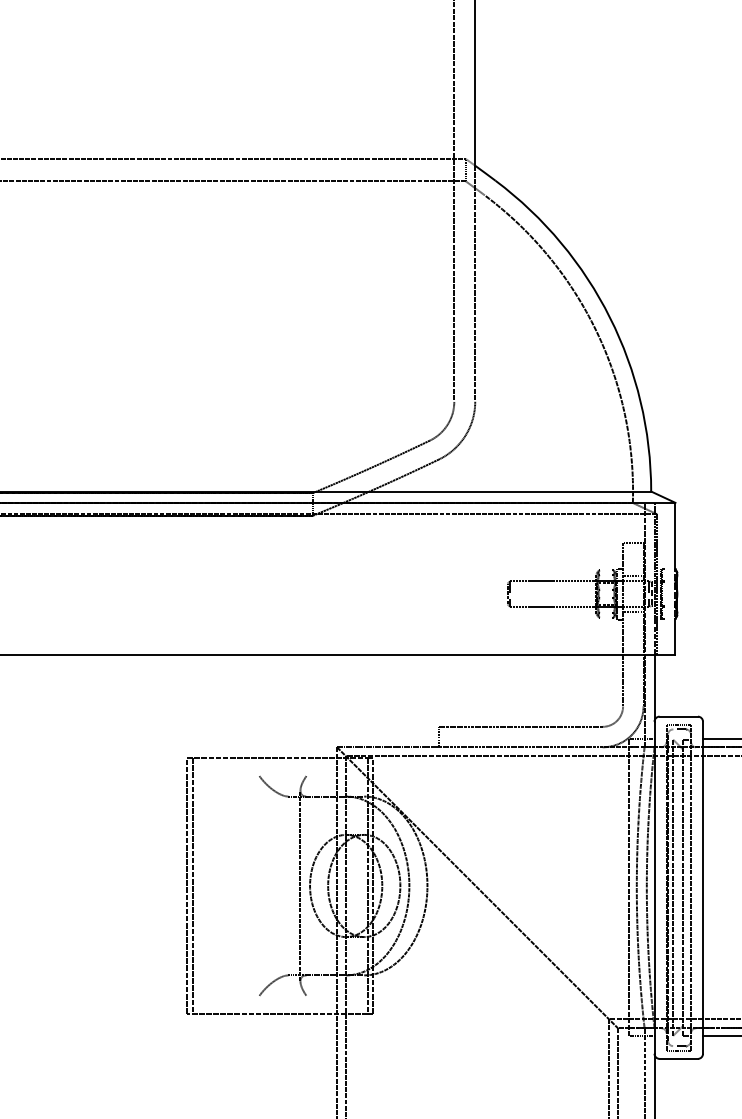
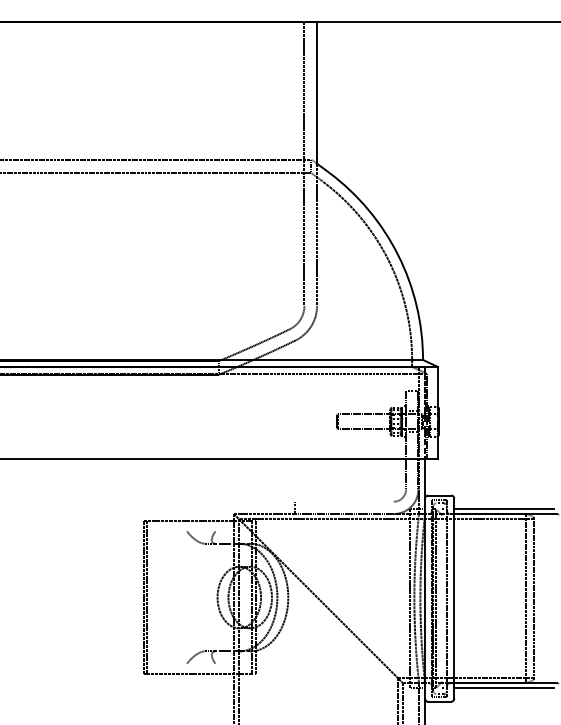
line: (520, 726) -> (344, 501), removed
line: (299, 885) -> (211, 597), removed
line: (683, 887) -> (442, 598), removed

